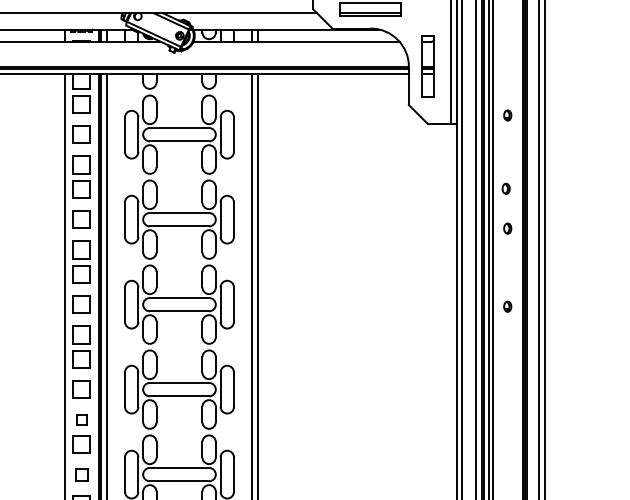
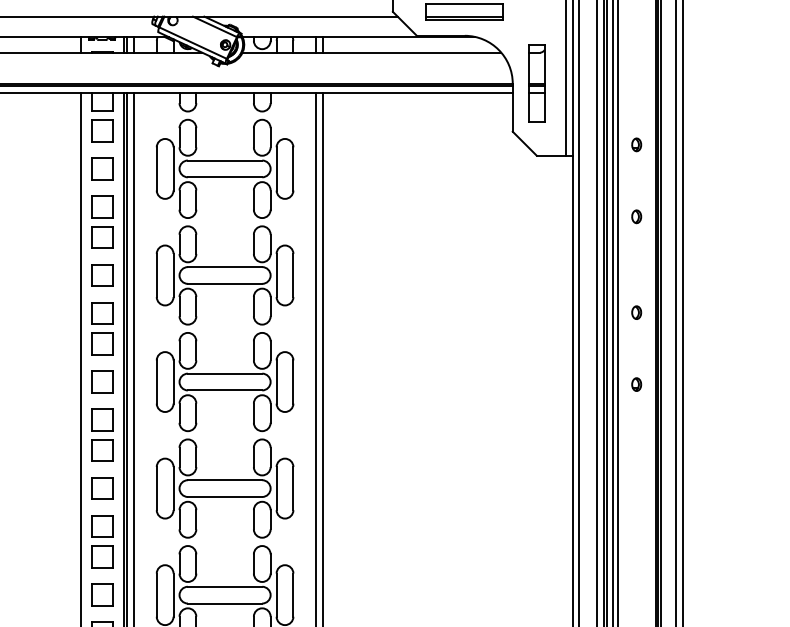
part: (506, 188) -> (636, 216), moved
part: (507, 228) -> (636, 312), moved
part: (81, 419) -> (102, 526), size x1.67
part: (81, 474) -> (102, 594), size x1.43

